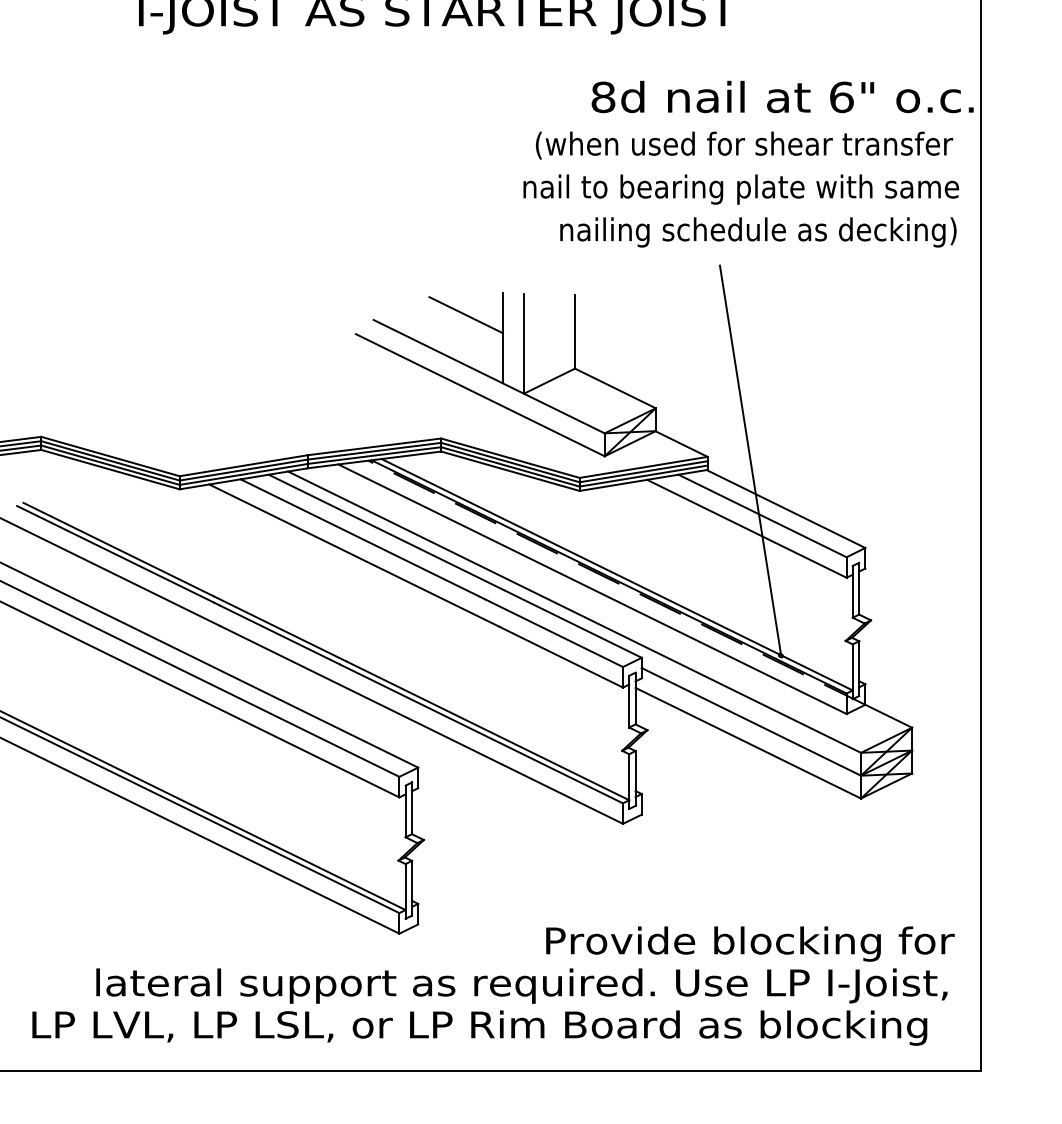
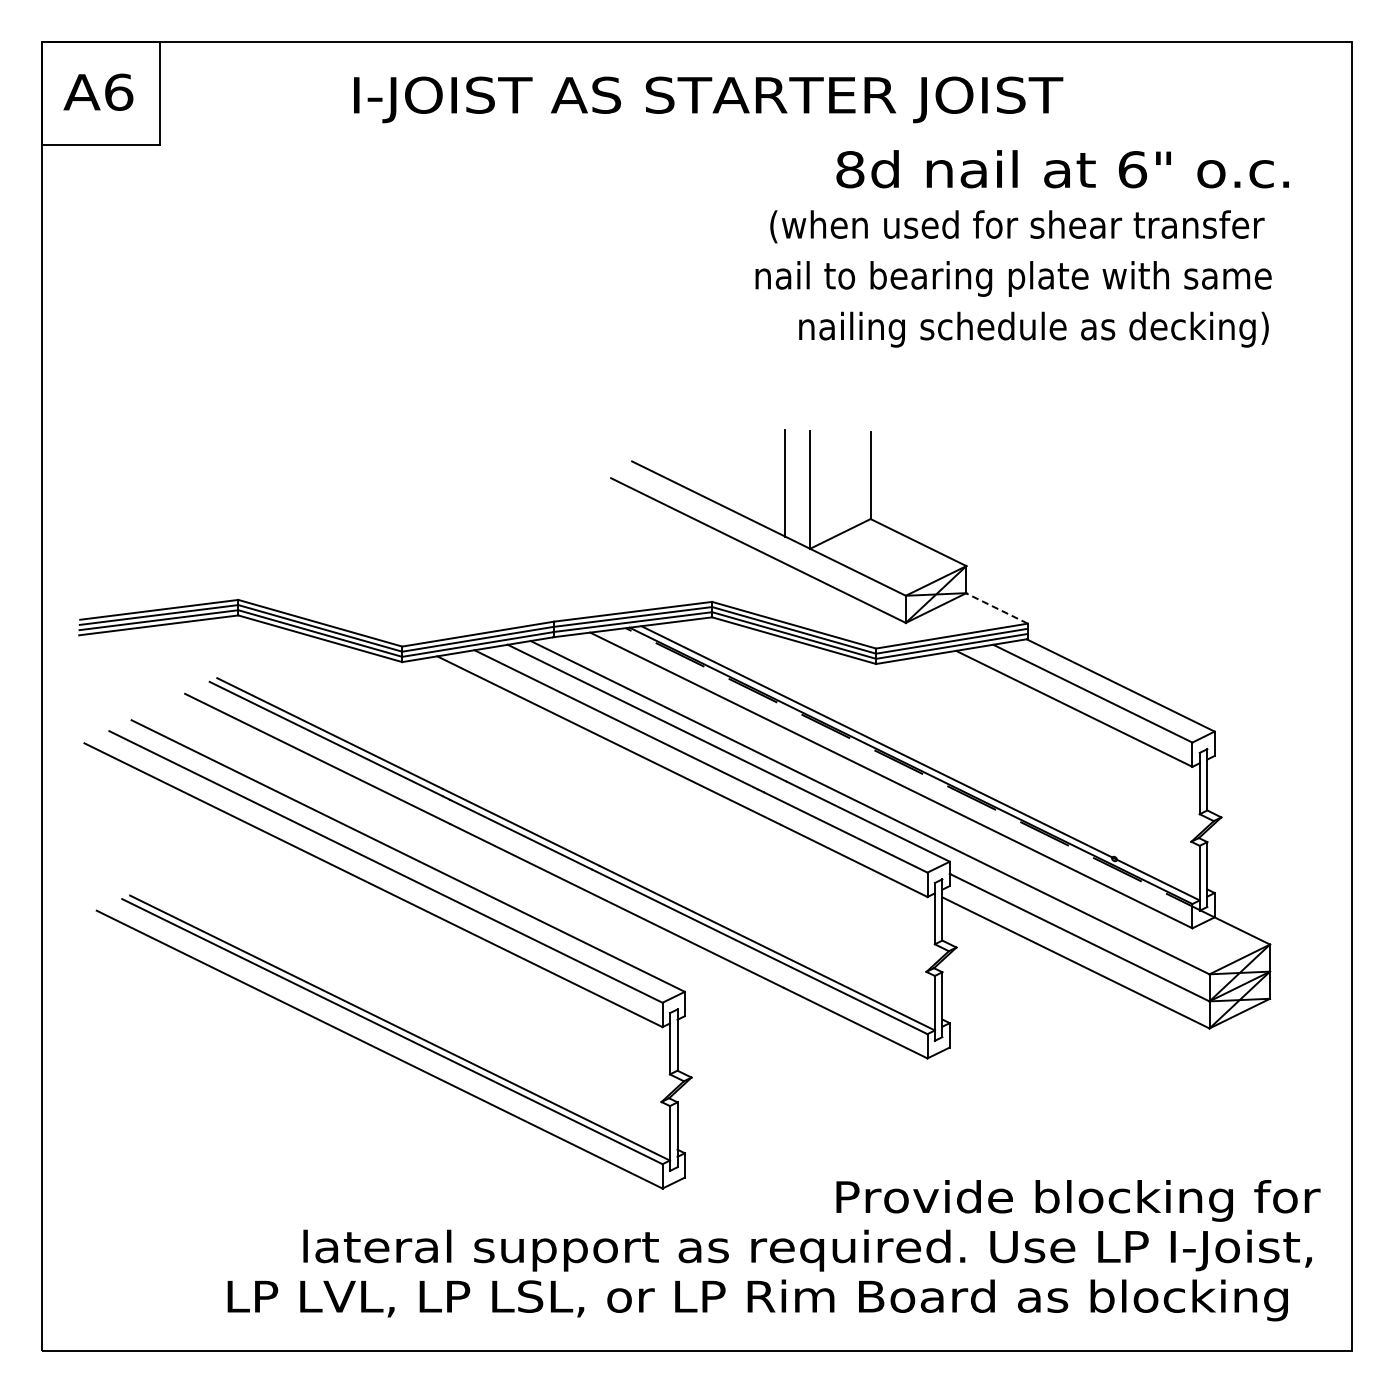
text: (747, 163) -> (1021, 248), moved
line: (466, 314) -> (741, 455), removed
line: (681, 444) -> (996, 608), solid -> dashed
line: (750, 460) -> (1078, 627), removed

